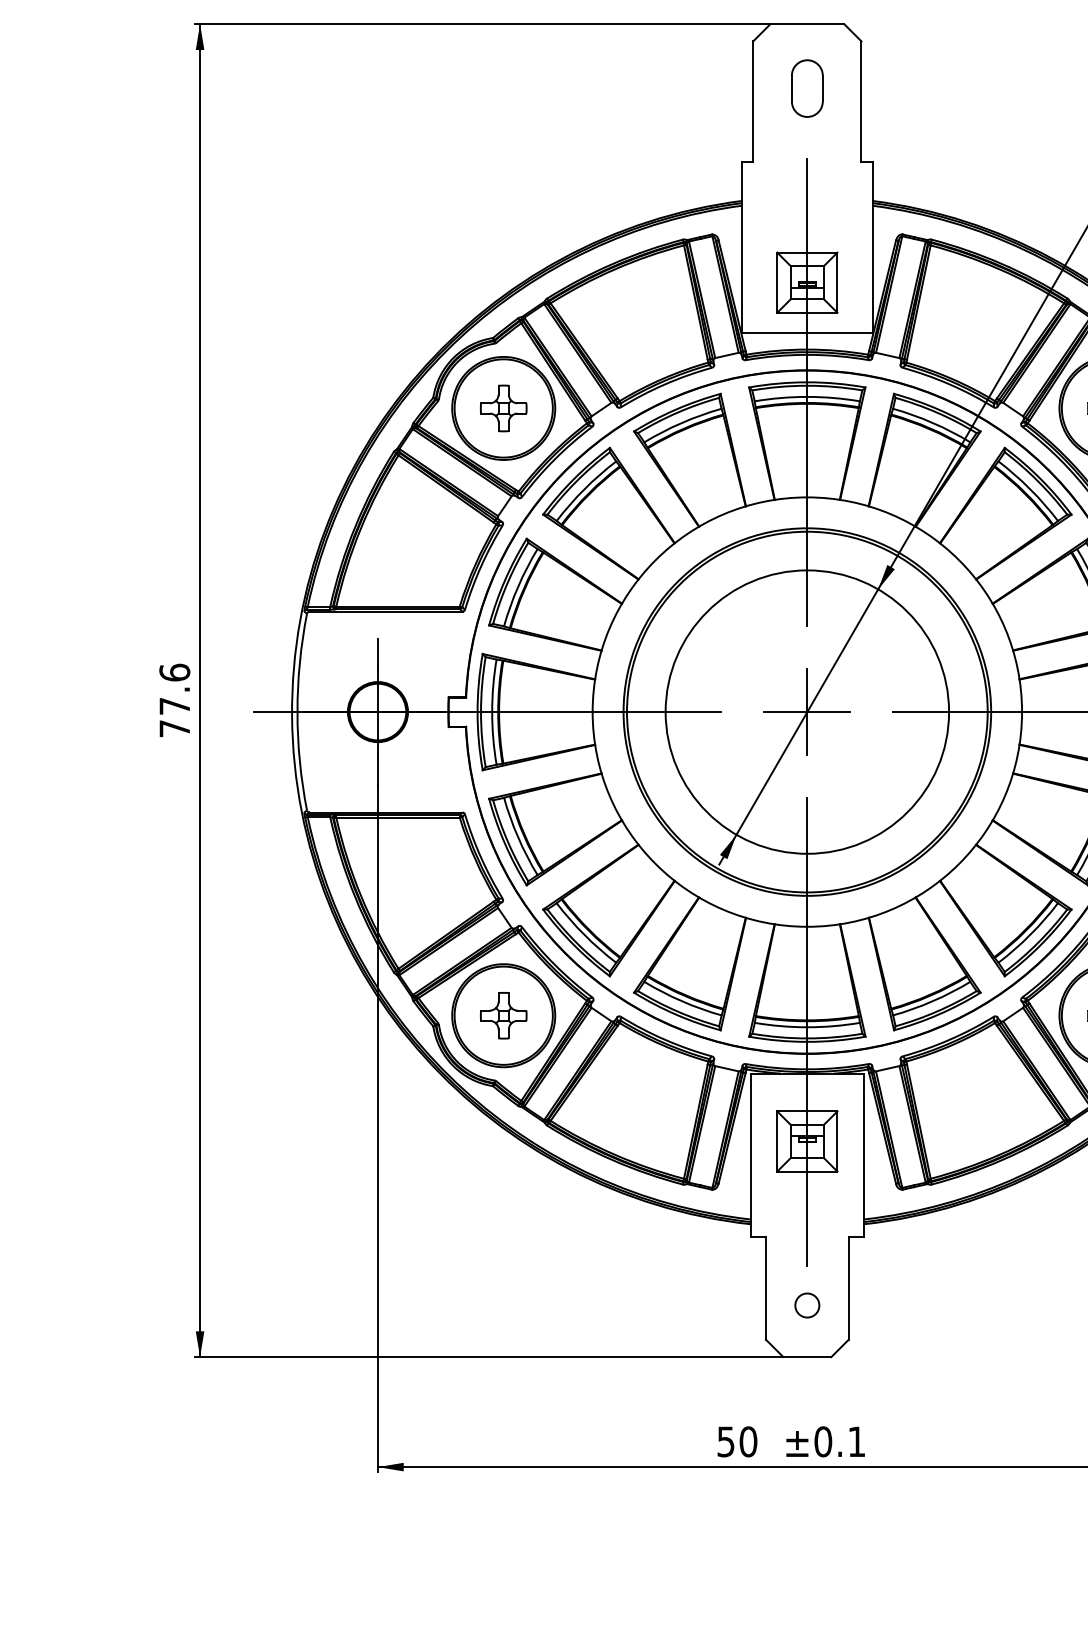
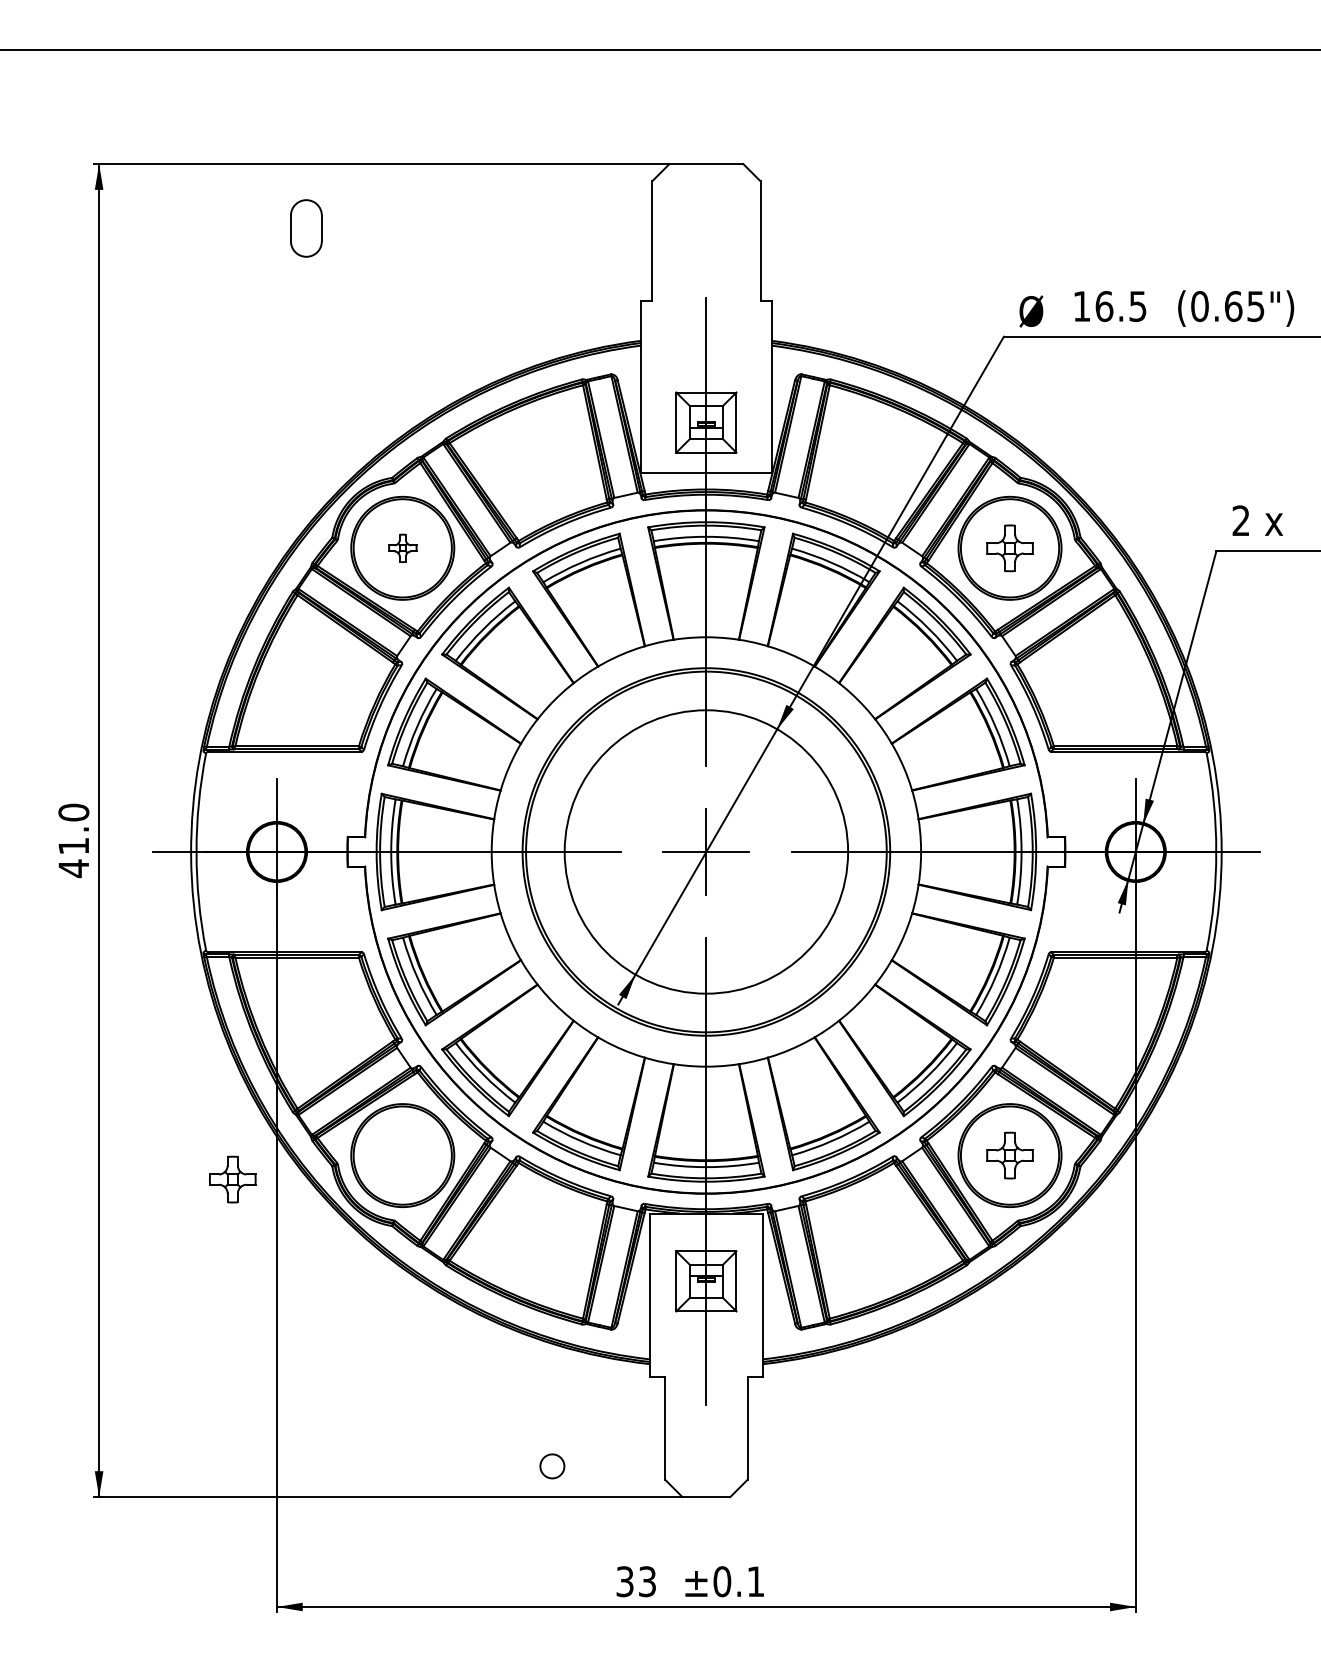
part: (807, 88) -> (306, 228), moved
part: (503, 408) -> (402, 548), size x0.6
text: (174, 700) -> (73, 840), 77.6 -> 41.0
part: (503, 1015) -> (232, 1179), moved
circle: (807, 1305) -> (552, 1466), moved
text: (737, 1441) -> (636, 1581), 50 -> 33

